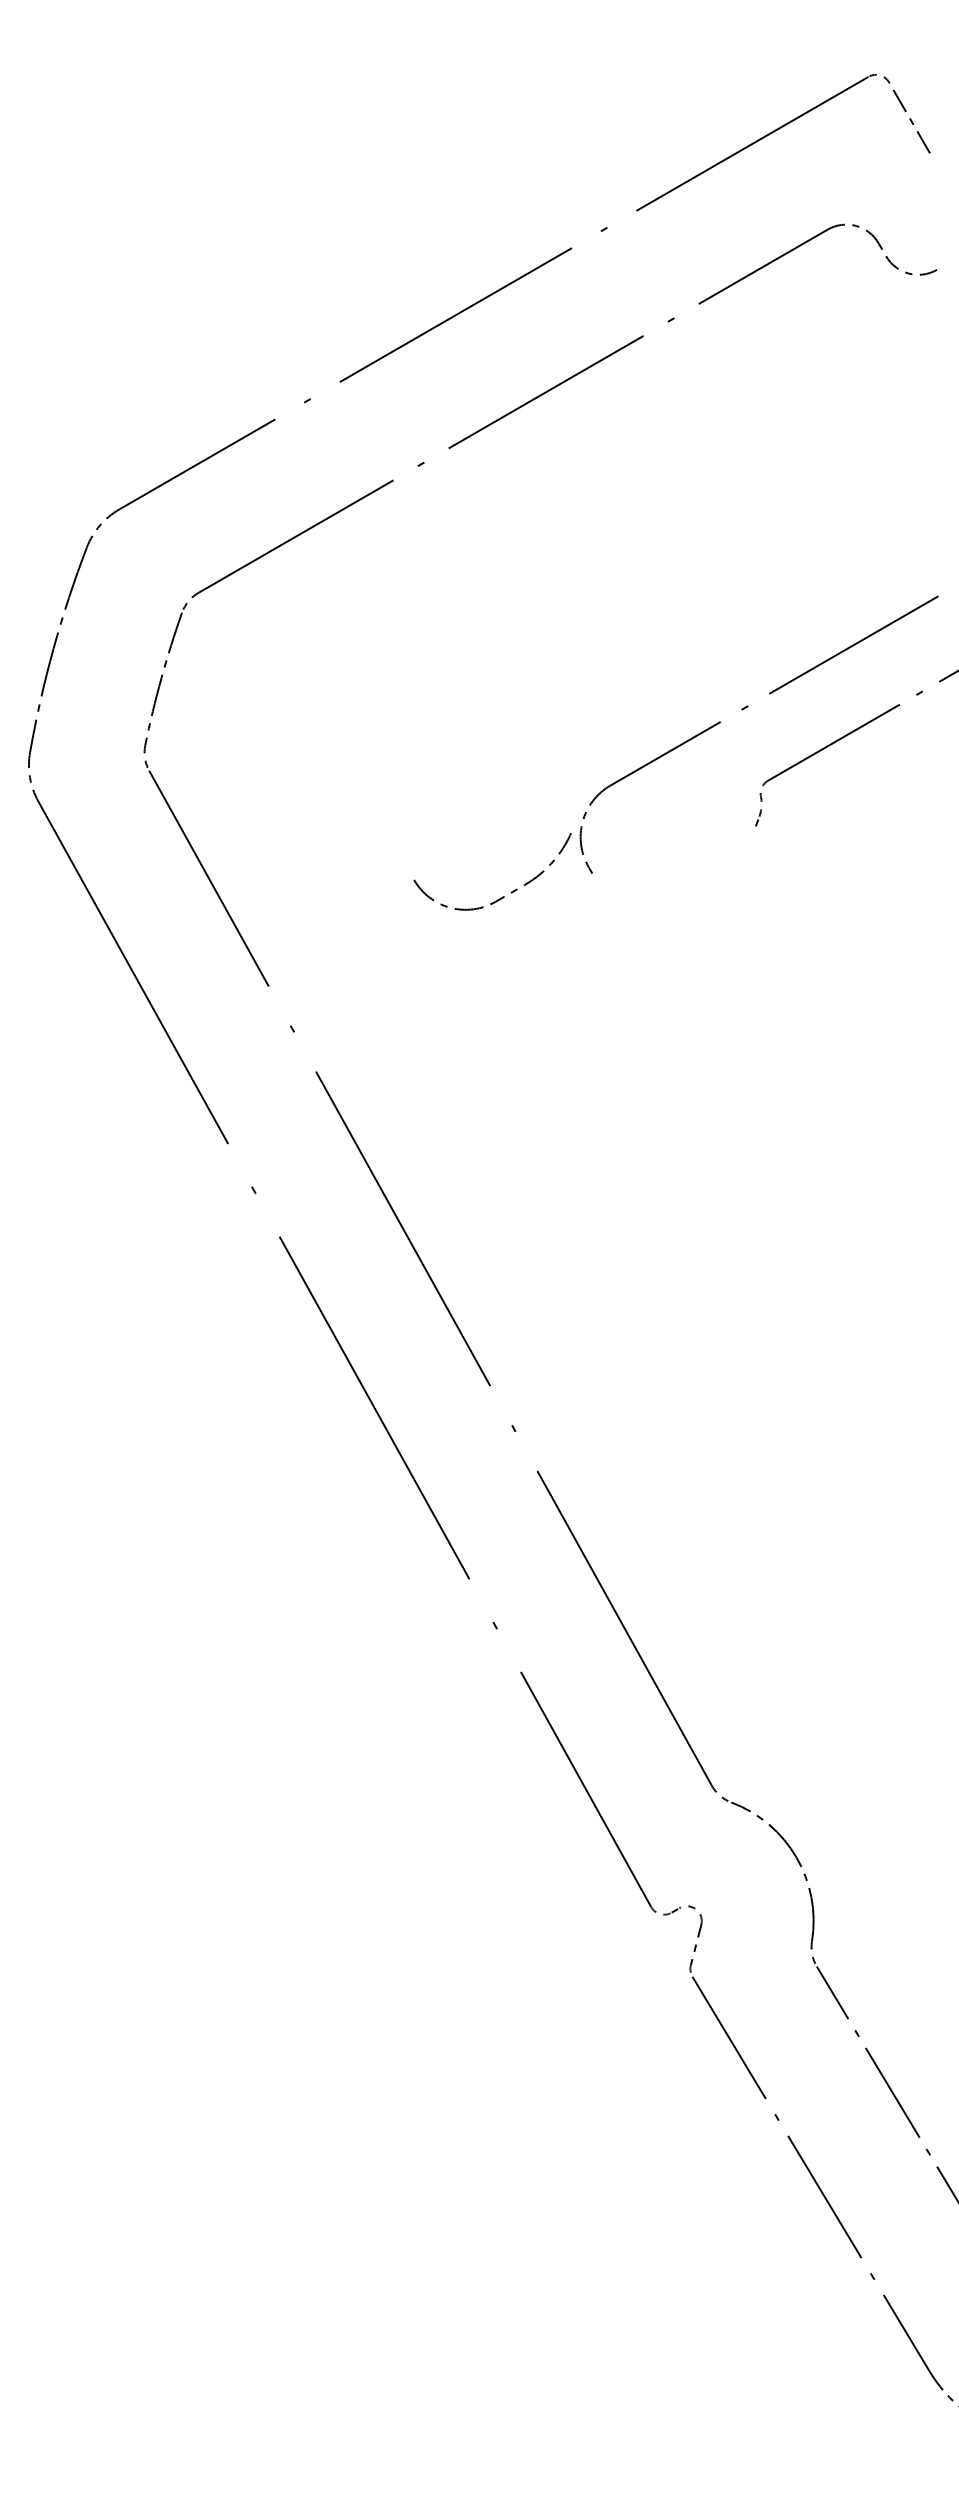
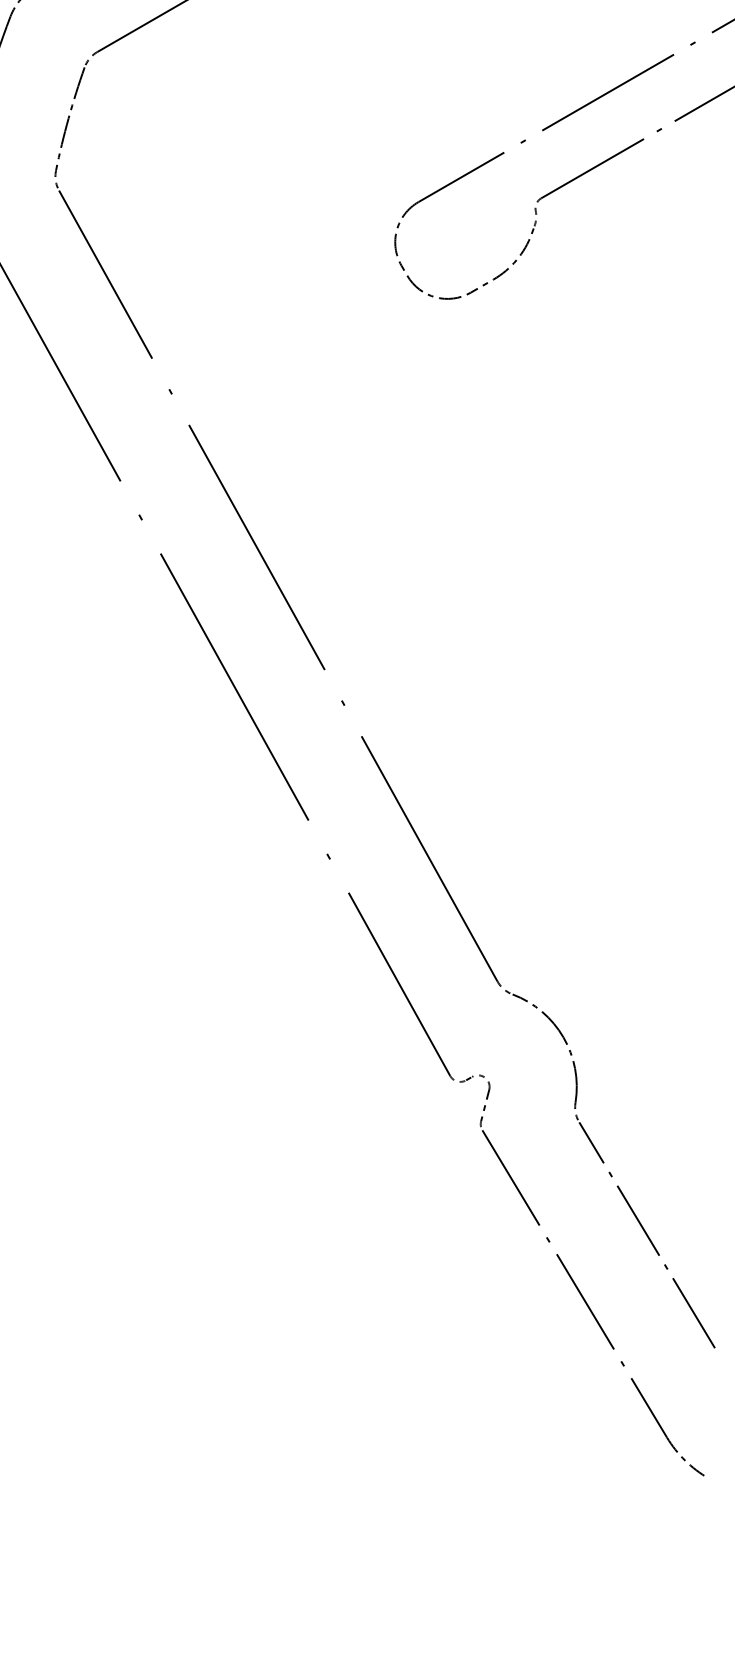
part: (502, 896) -> (476, 288), moved

